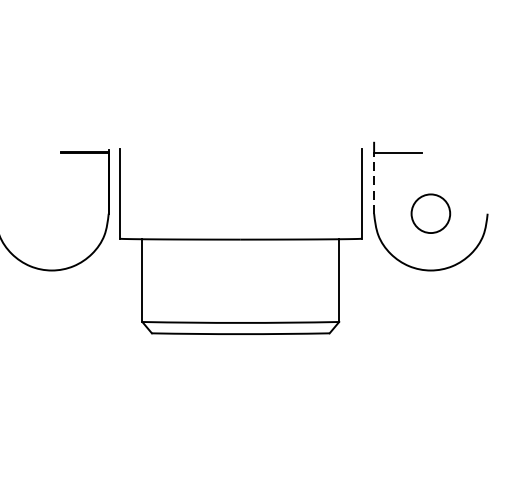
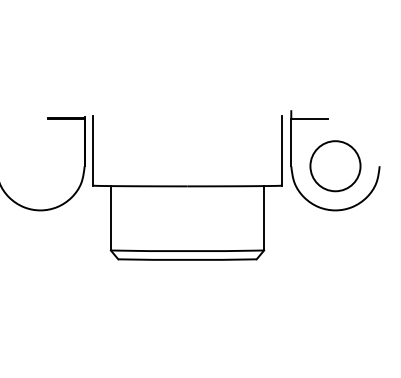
line: (374, 183) -> (291, 142), dashed -> solid
circle: (430, 214) -> (335, 166), size x1.67

